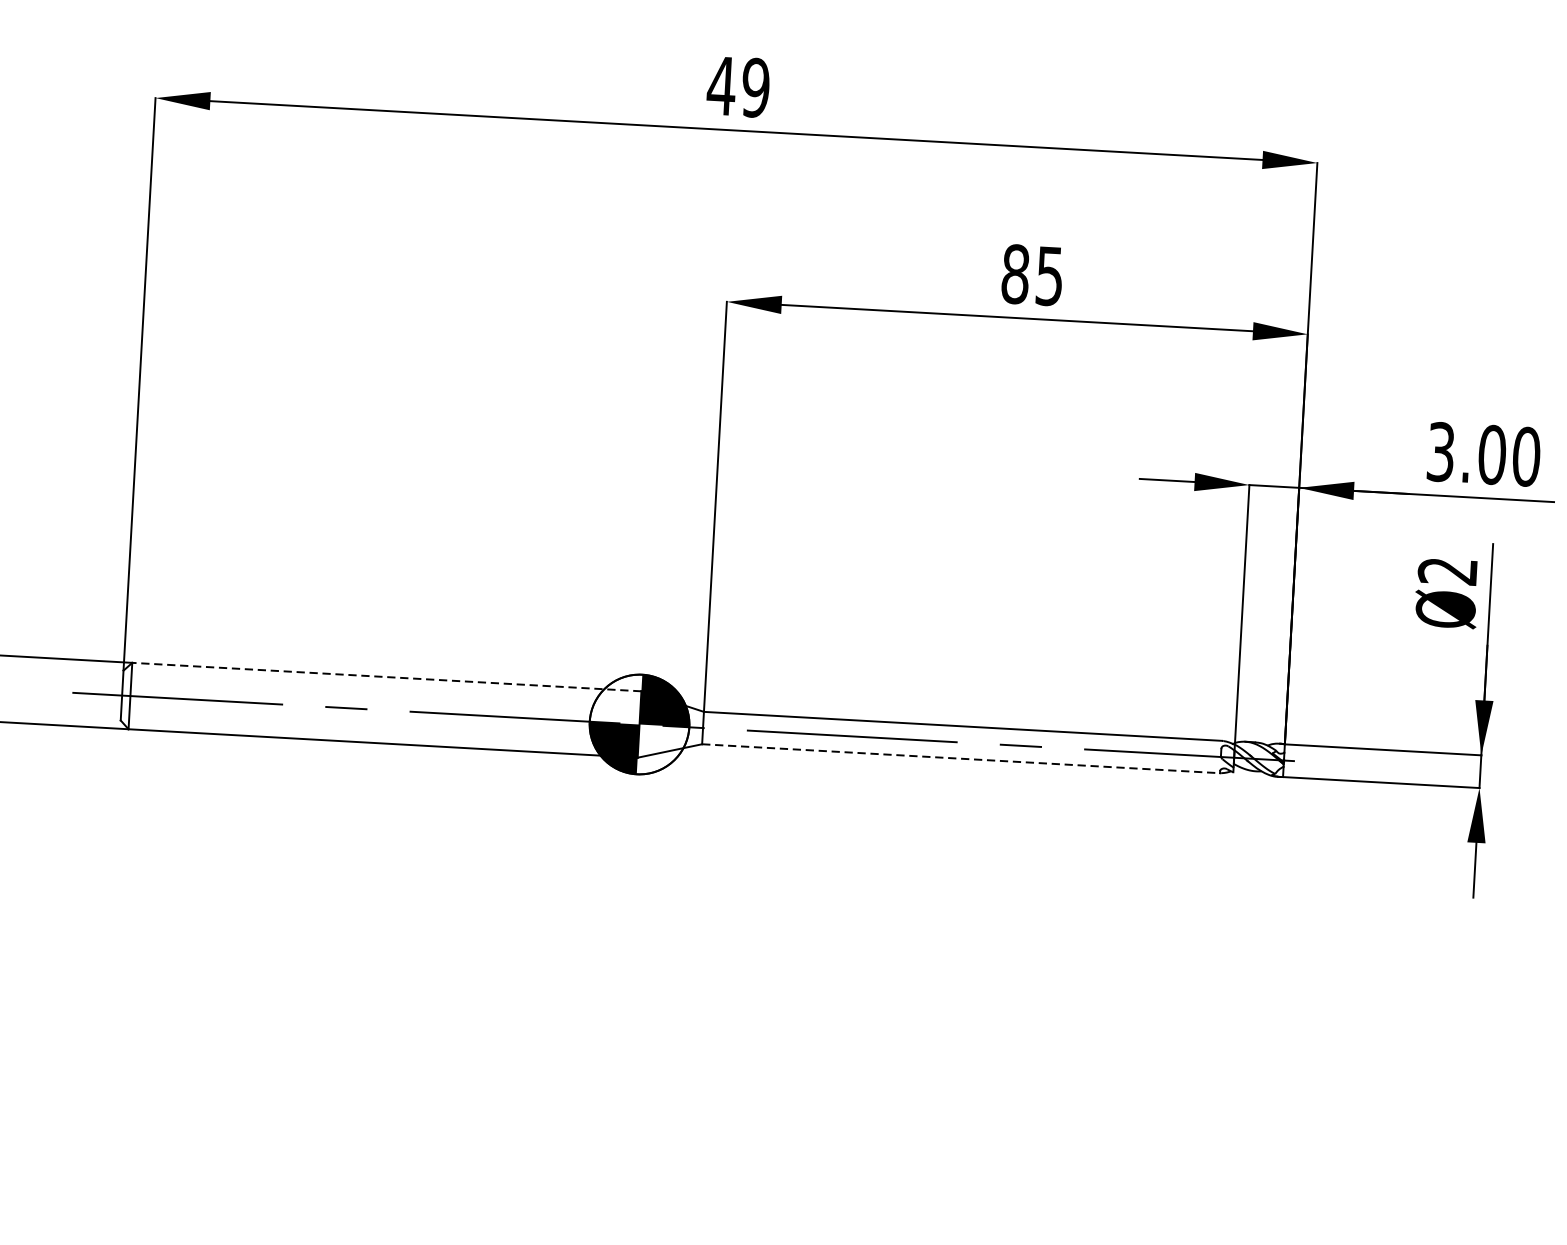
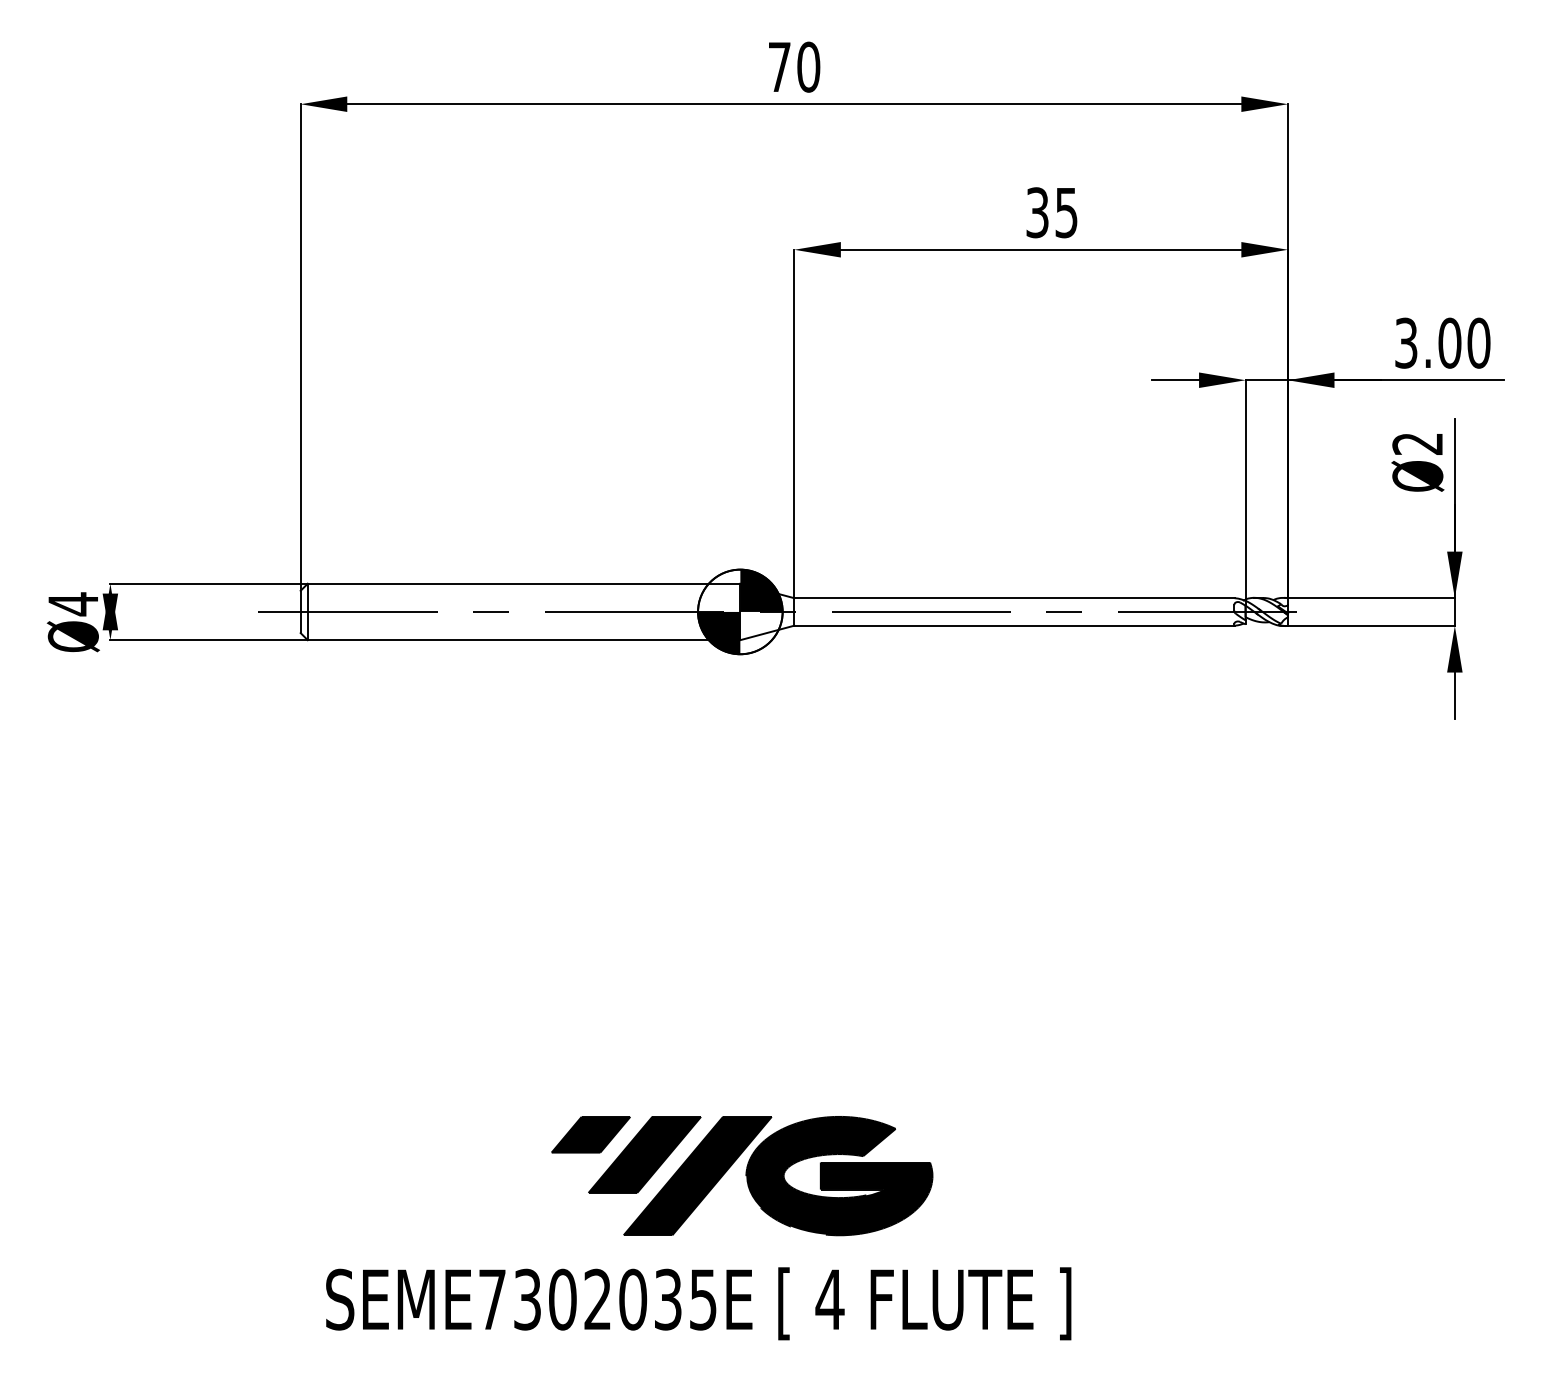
text: (737, 86) -> (793, 66), 49 -> 70
text: (1015, 273) -> (1037, 212), 85 -> 35
line: (386, 676) -> (523, 583), dashed -> solid
line: (961, 758) -> (1014, 625), dashed -> solid

